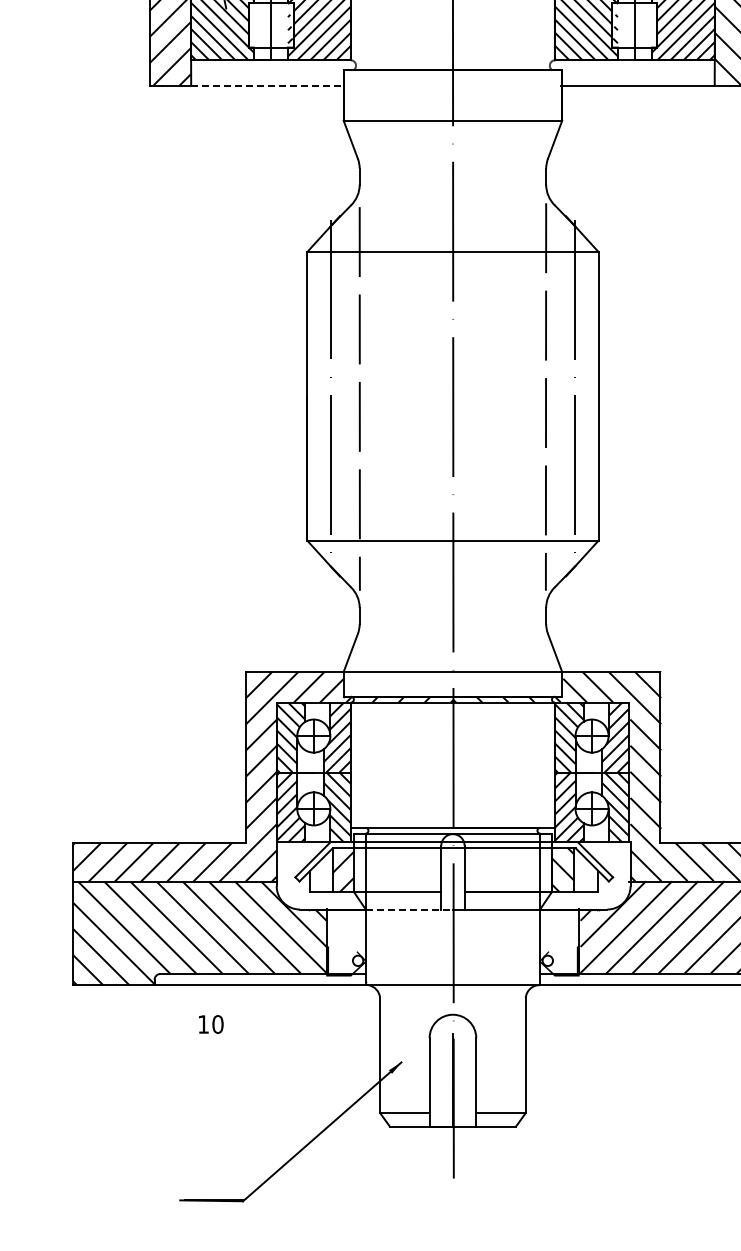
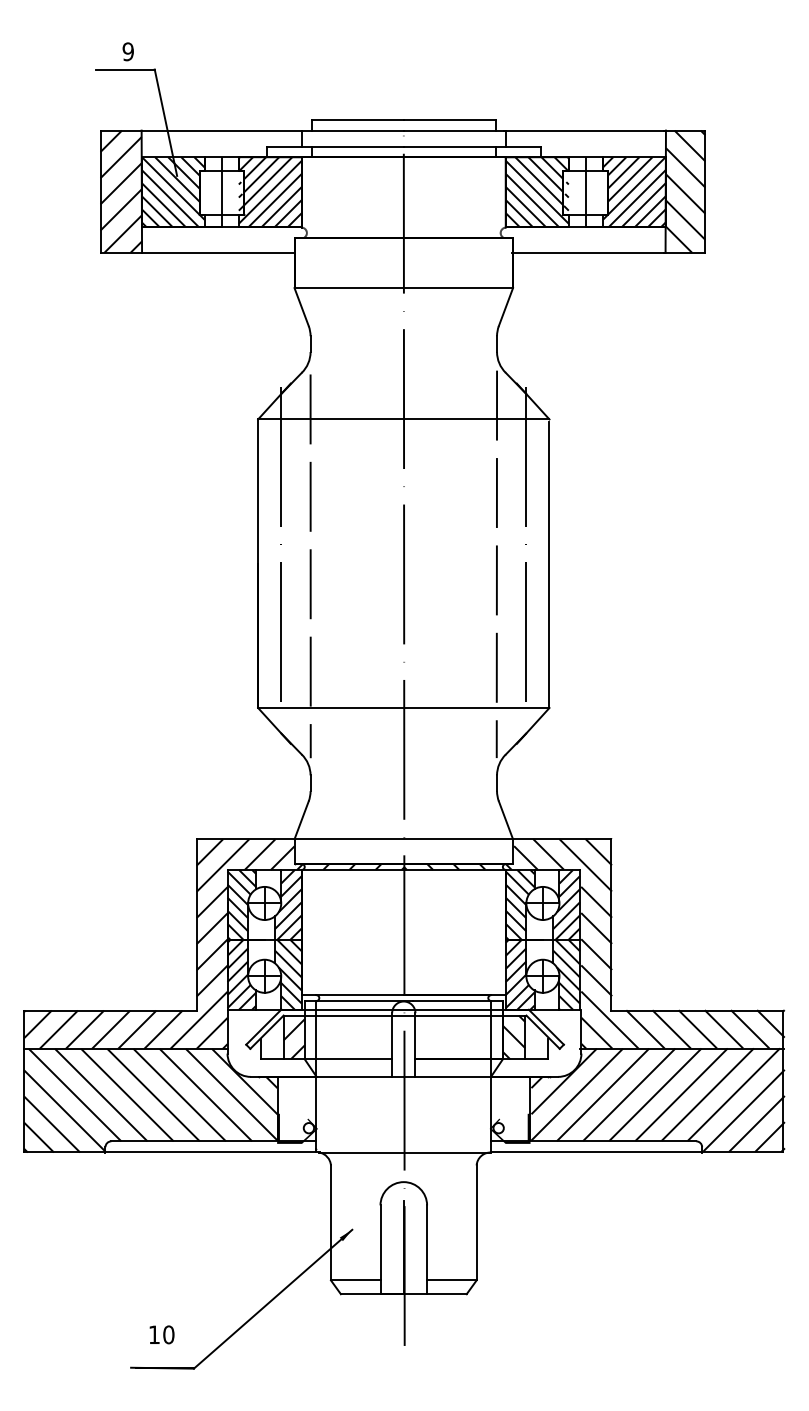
line: (267, 85) -> (218, 252), dashed -> solid
line: (409, 909) -> (360, 1076), dashed -> solid
text: (210, 1024) -> (161, 1334), moved

